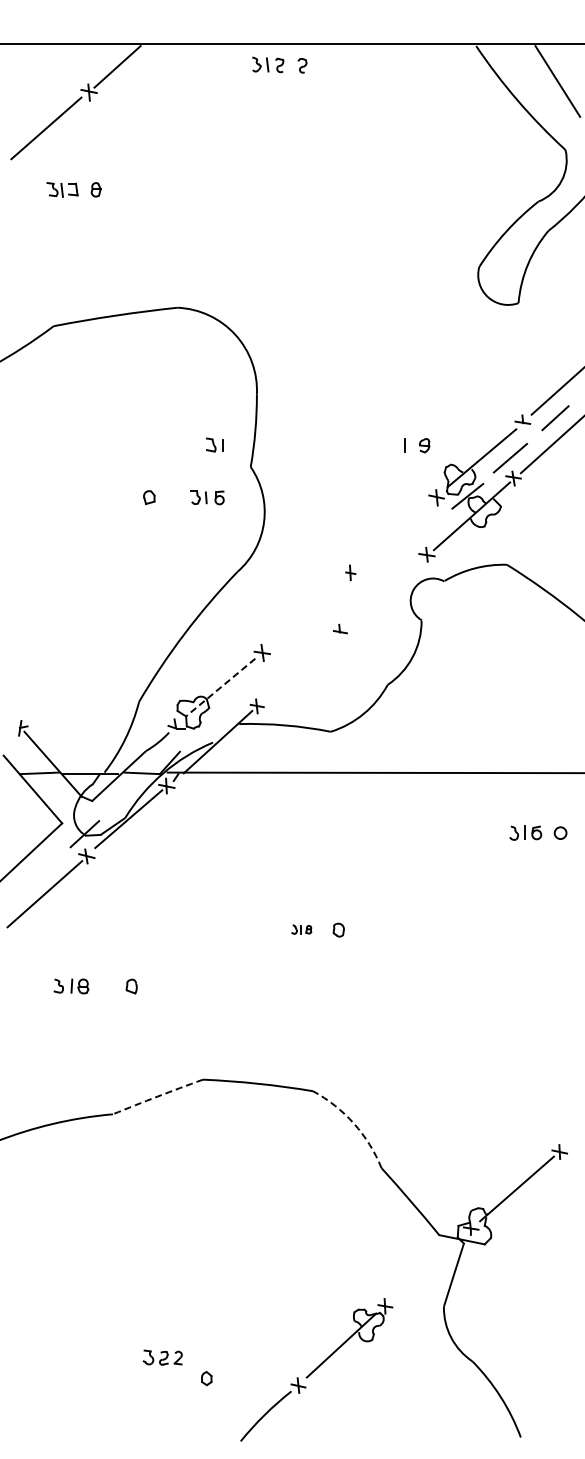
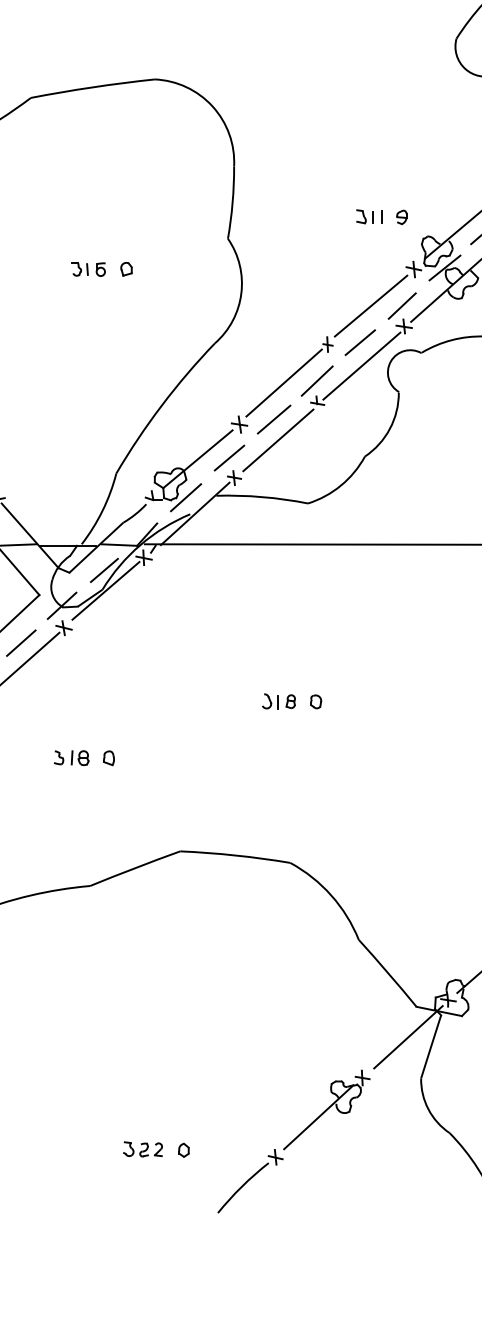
part: (214, 444) -> (364, 216), moved
part: (207, 497) -> (88, 269), moved
line: (393, 534) -> (370, 306), added
line: (424, 534) -> (401, 306), added
line: (382, 570) -> (359, 342), added
line: (384, 593) -> (361, 365), added
line: (339, 609) -> (316, 381), added
line: (306, 610) -> (283, 382), added
line: (296, 647) -> (273, 419), added
line: (301, 668) -> (278, 440), added
line: (251, 686) -> (228, 458), added
line: (220, 687) -> (197, 459), dashed -> solid
line: (208, 725) -> (185, 497), added
line: (126, 798) -> (103, 570), added
line: (43, 871) -> (20, 643), added
part: (301, 929) -> (278, 701), size x1.67
part: (71, 986) -> (71, 758), moved
arc: (157, 1096) -> (134, 868), dashed -> solid
arc: (354, 1123) -> (331, 895), dashed -> solid
line: (430, 1265) -> (407, 1037), added
part: (162, 1357) -> (142, 1149), moved

